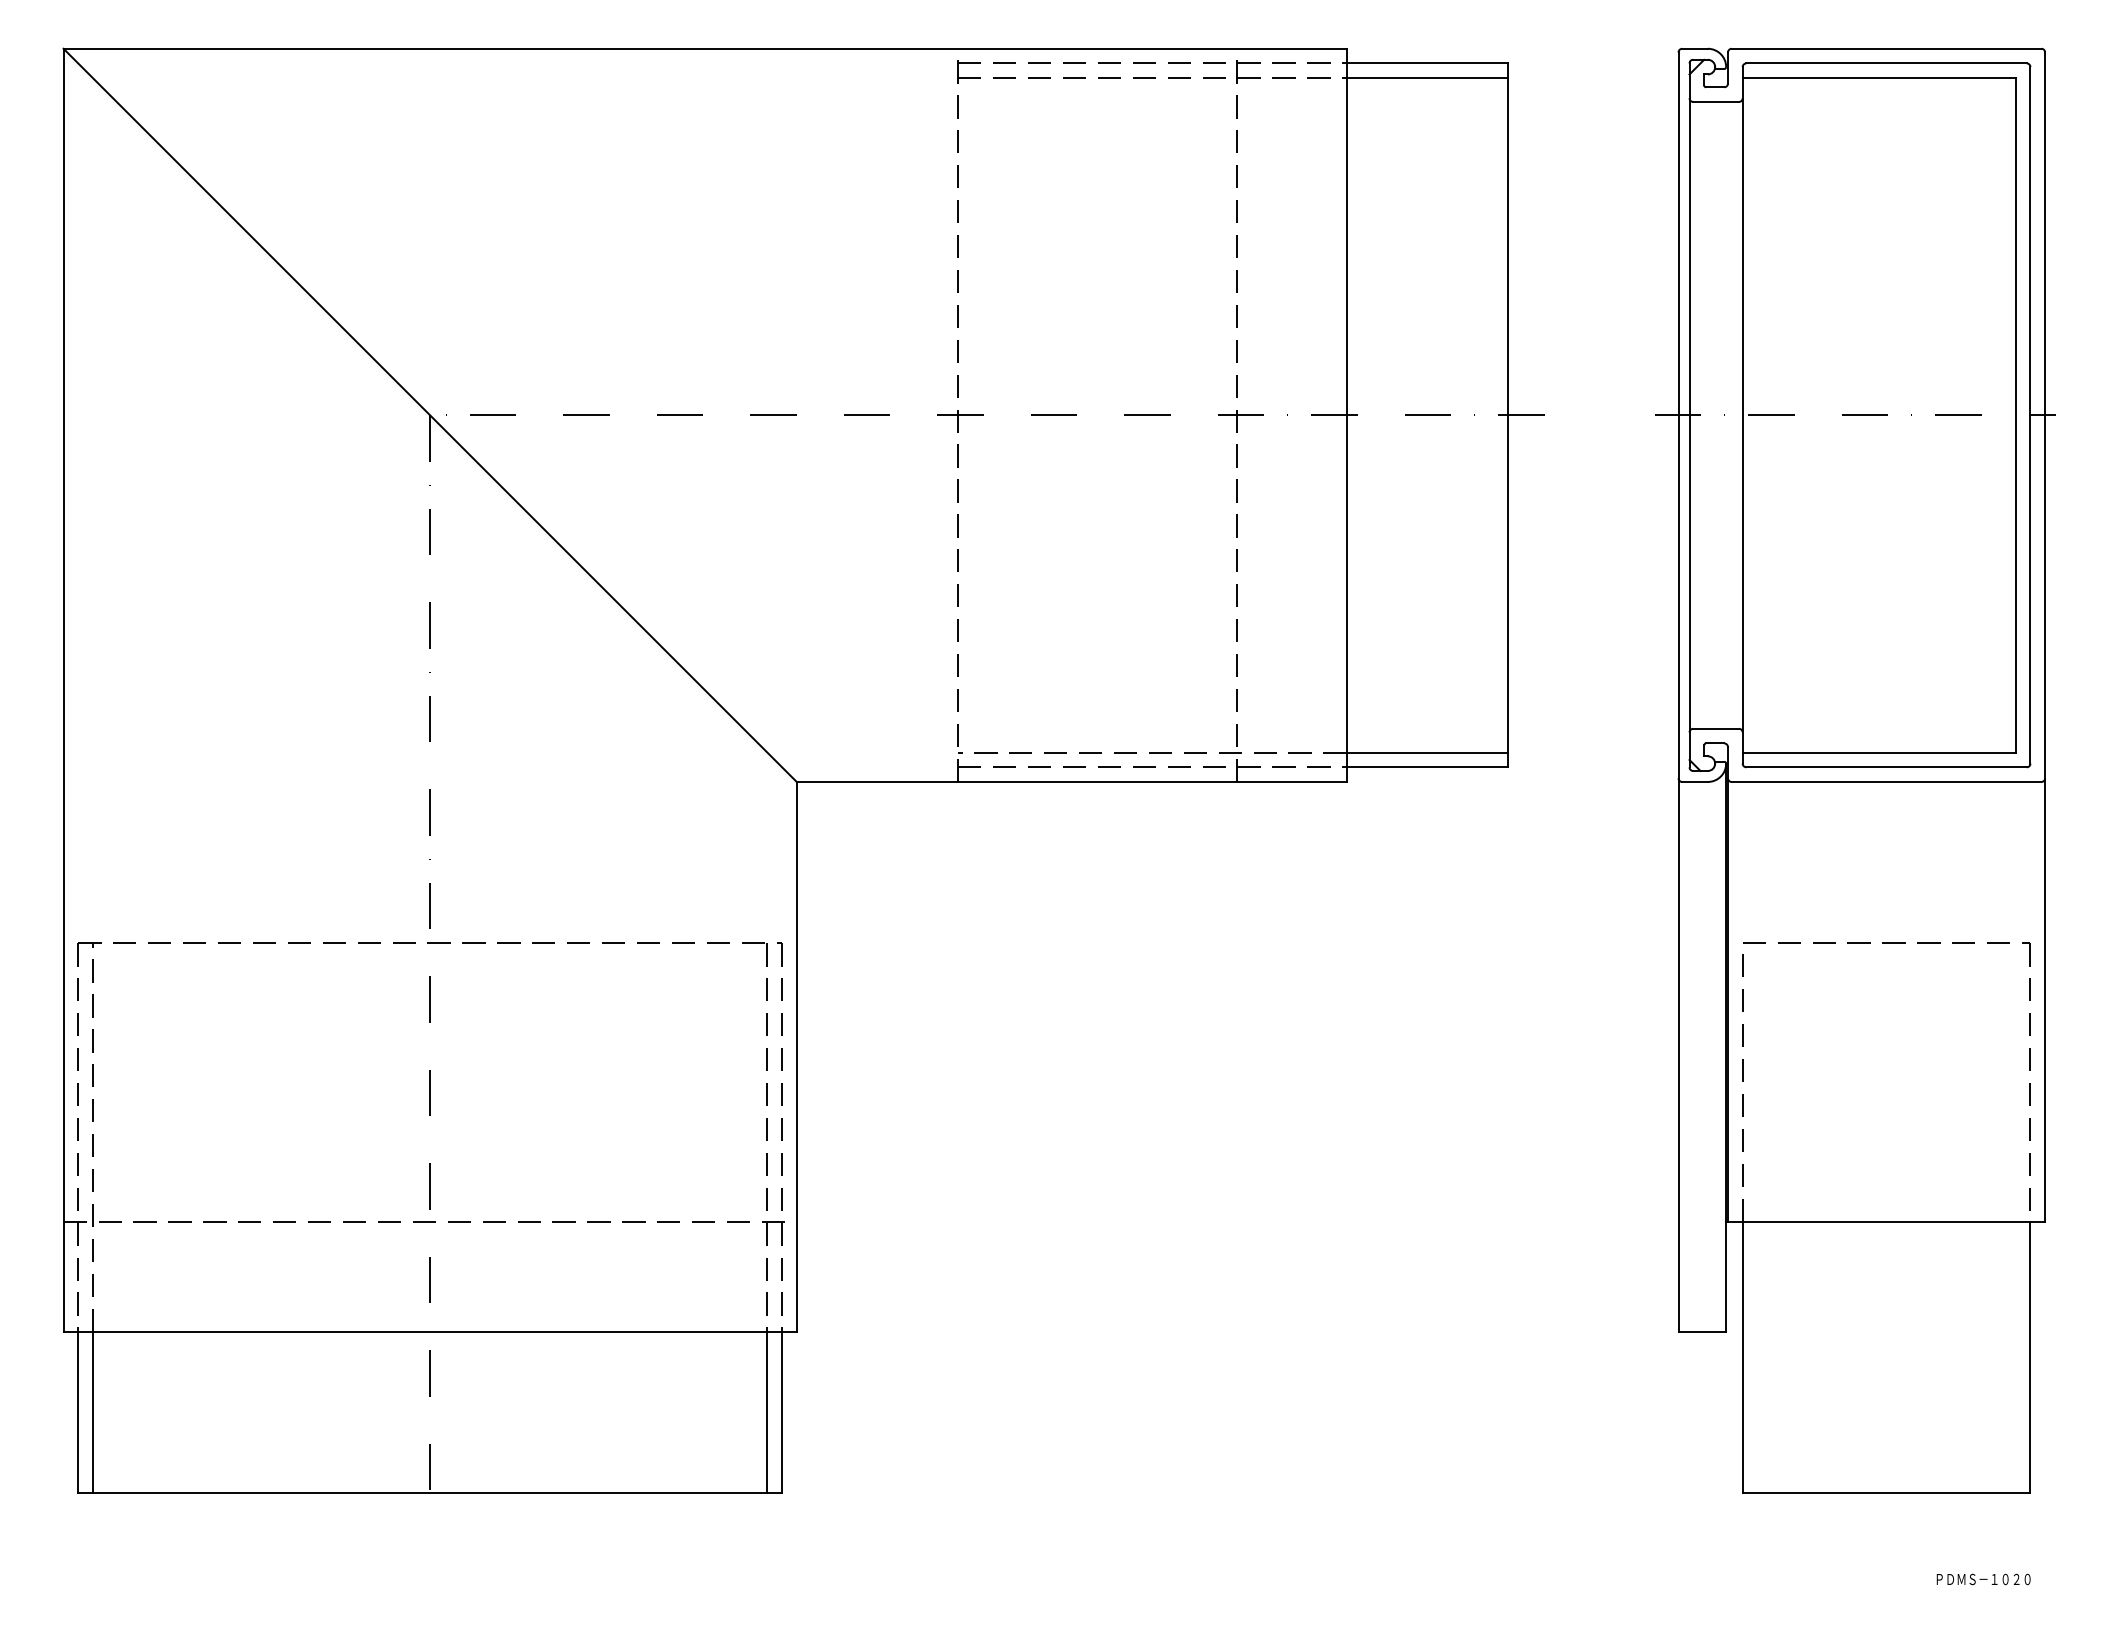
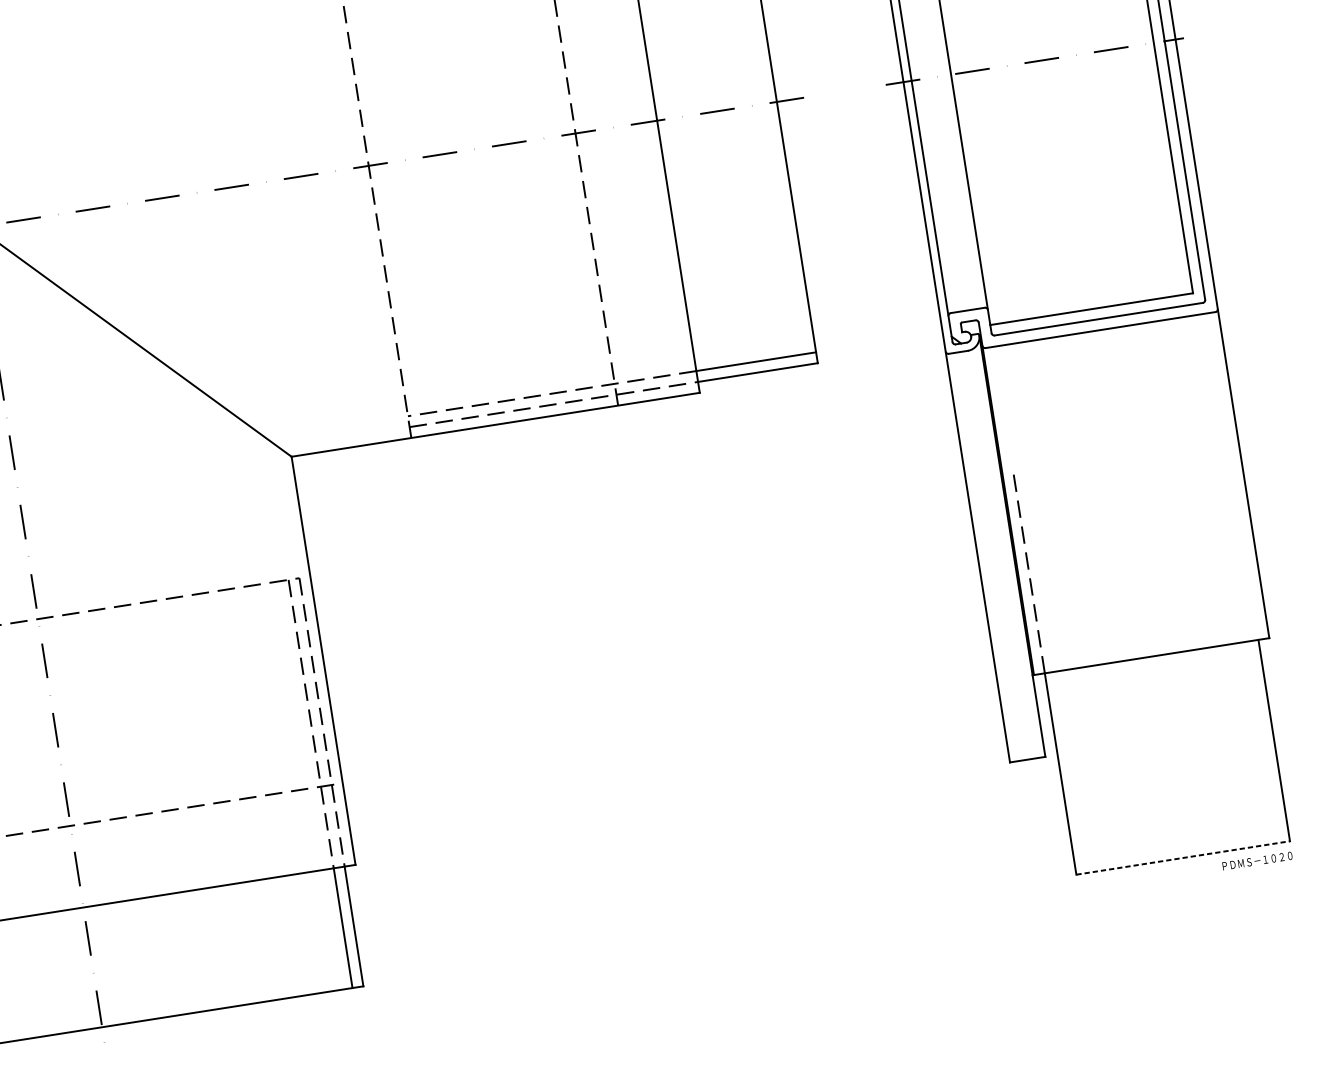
part: (1886, 943) -> (1119, 449), removed
line: (1886, 1493) -> (1183, 858), solid -> dashed
text: (1983, 1579) -> (1257, 861), moved

